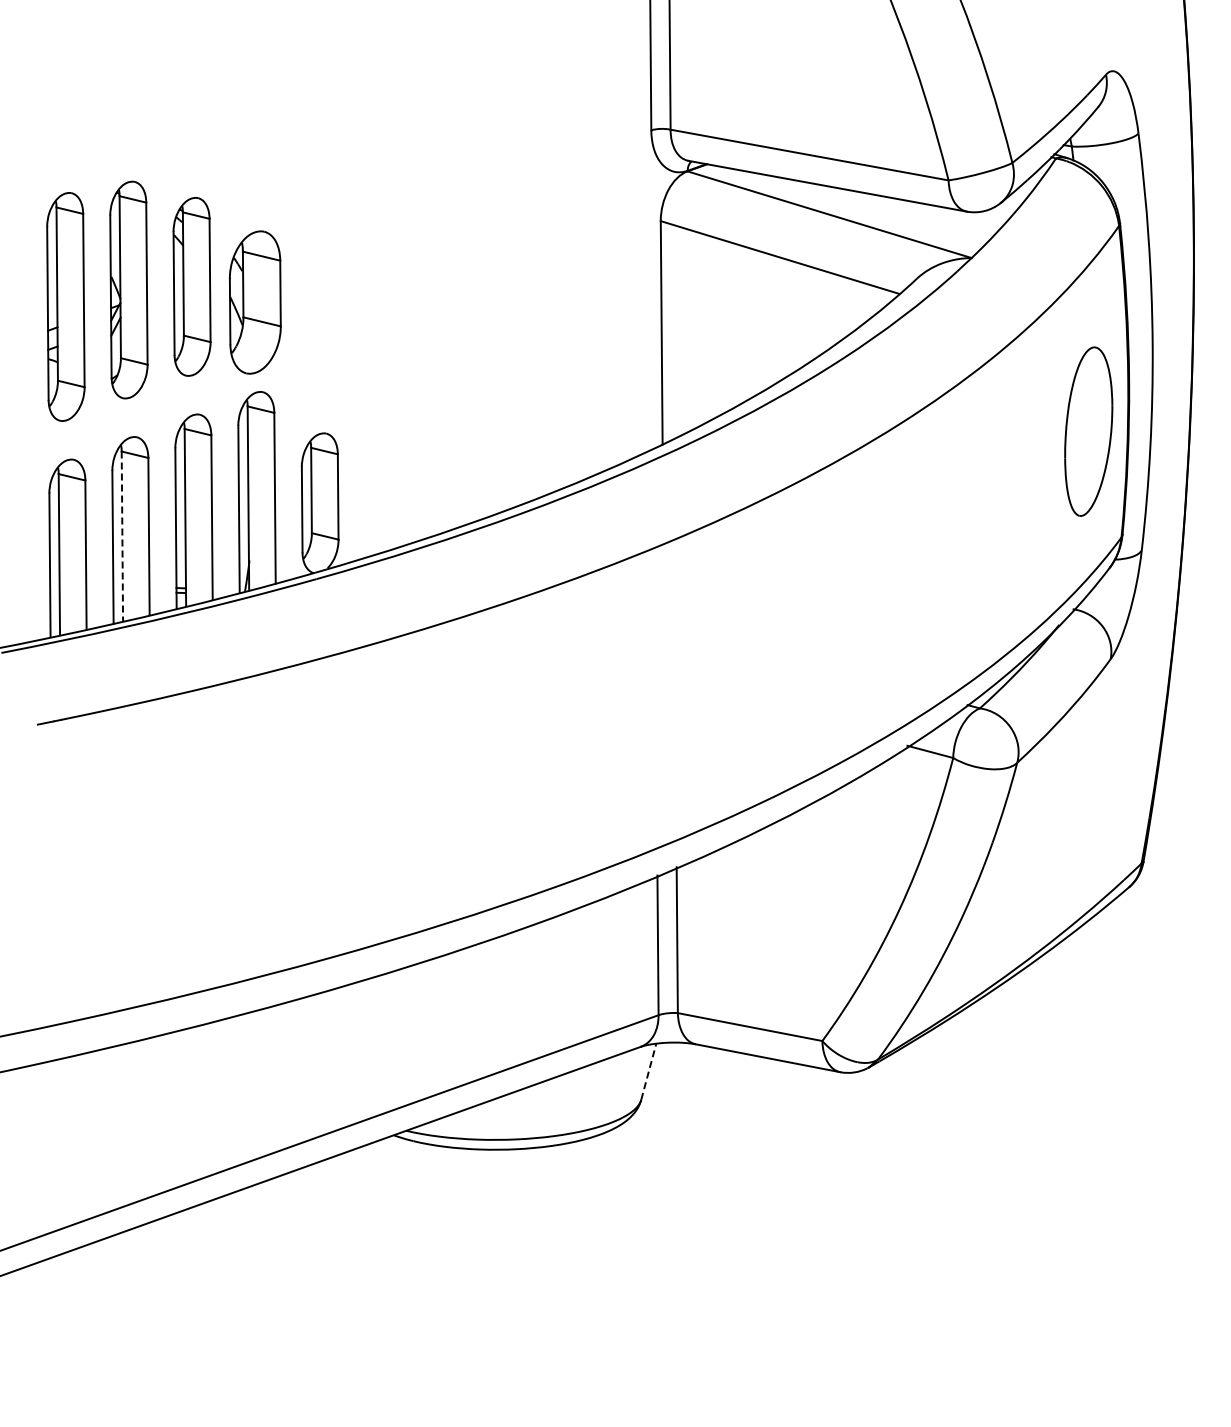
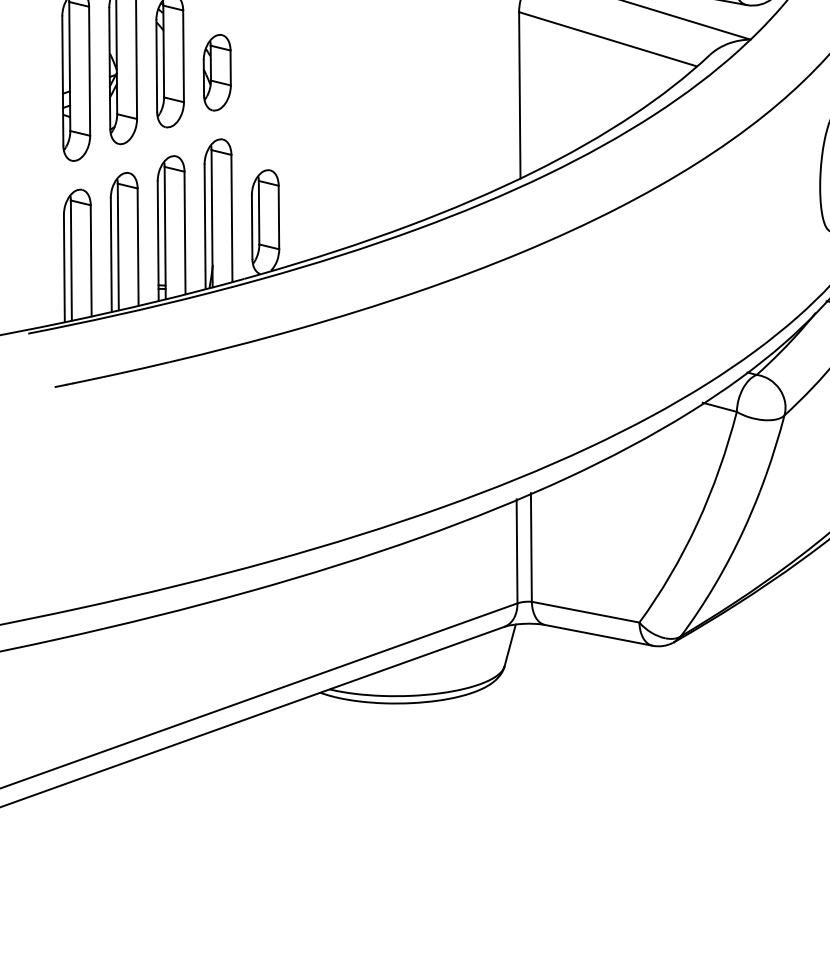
part: (255, 302) -> (217, 72), size x0.71
line: (122, 536) -> (118, 246), dashed -> solid
line: (648, 1071) -> (509, 645), dashed -> solid

